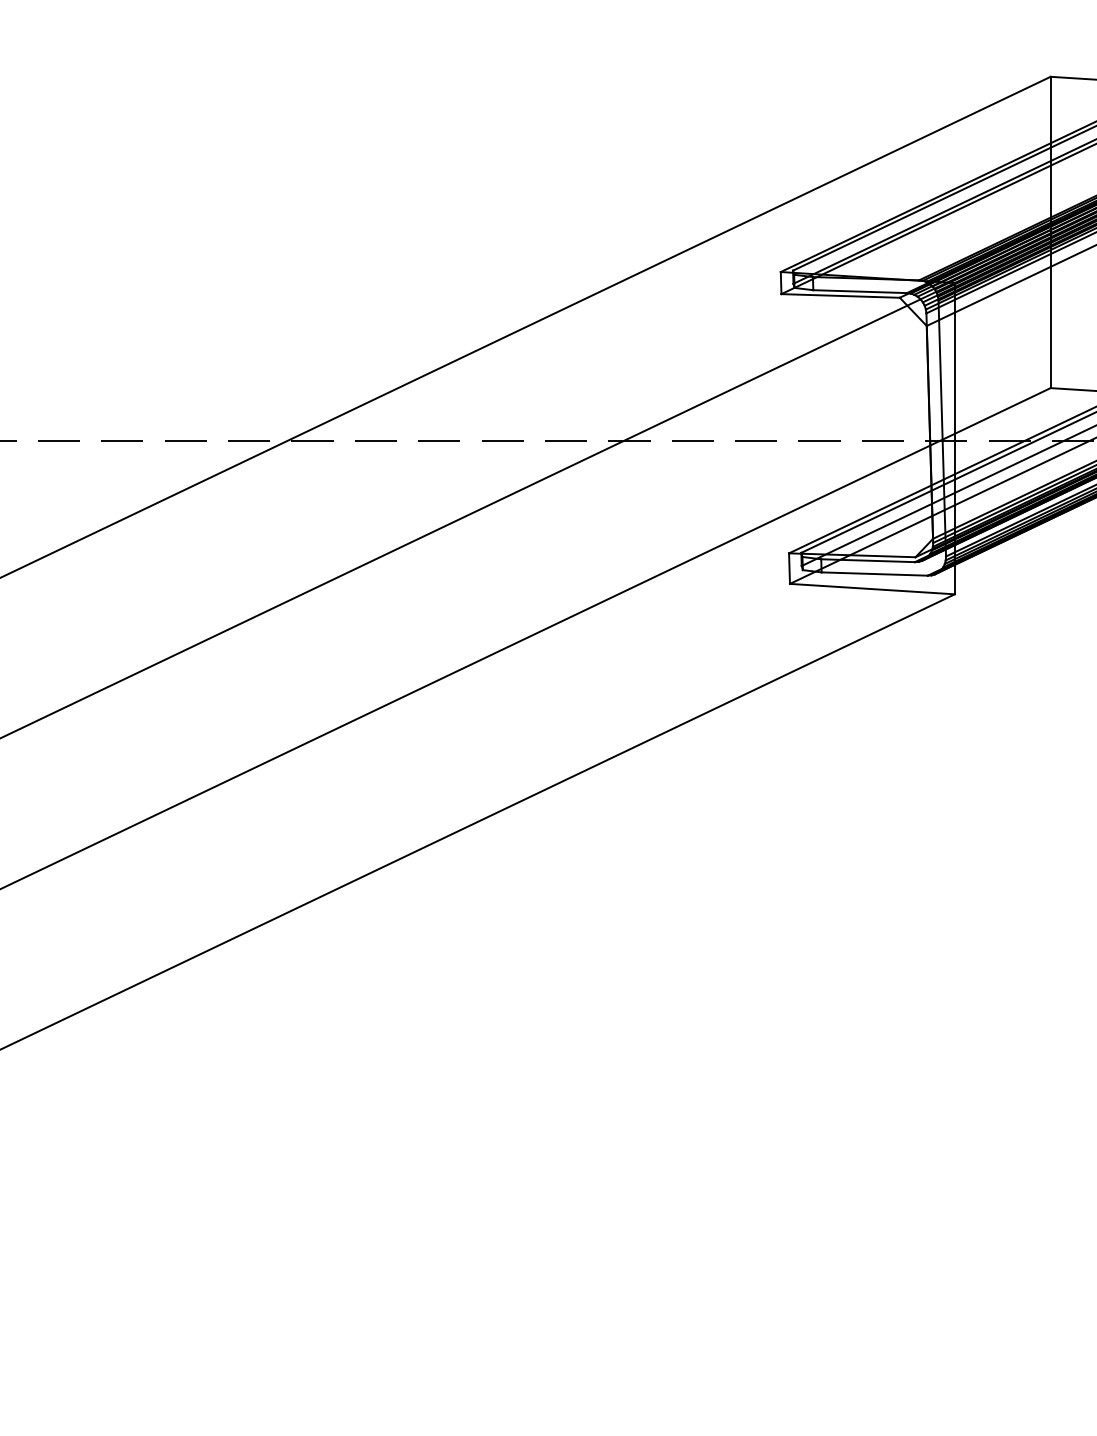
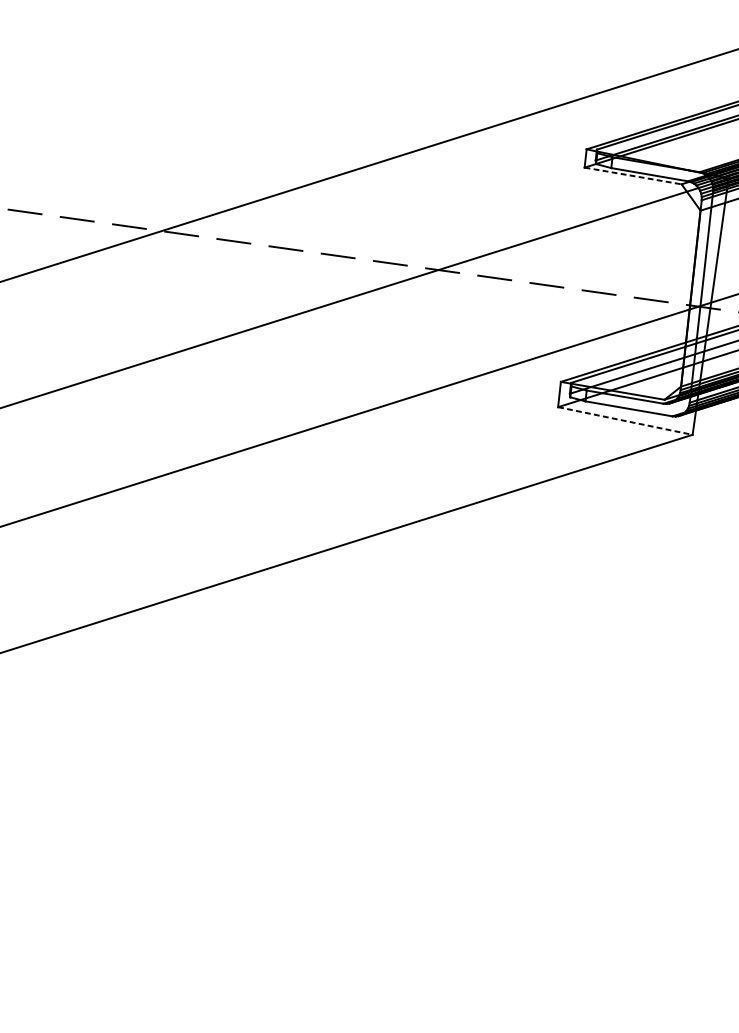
line: (841, 295) -> (633, 175), solid -> dashed
line: (872, 589) -> (625, 421), solid -> dashed

